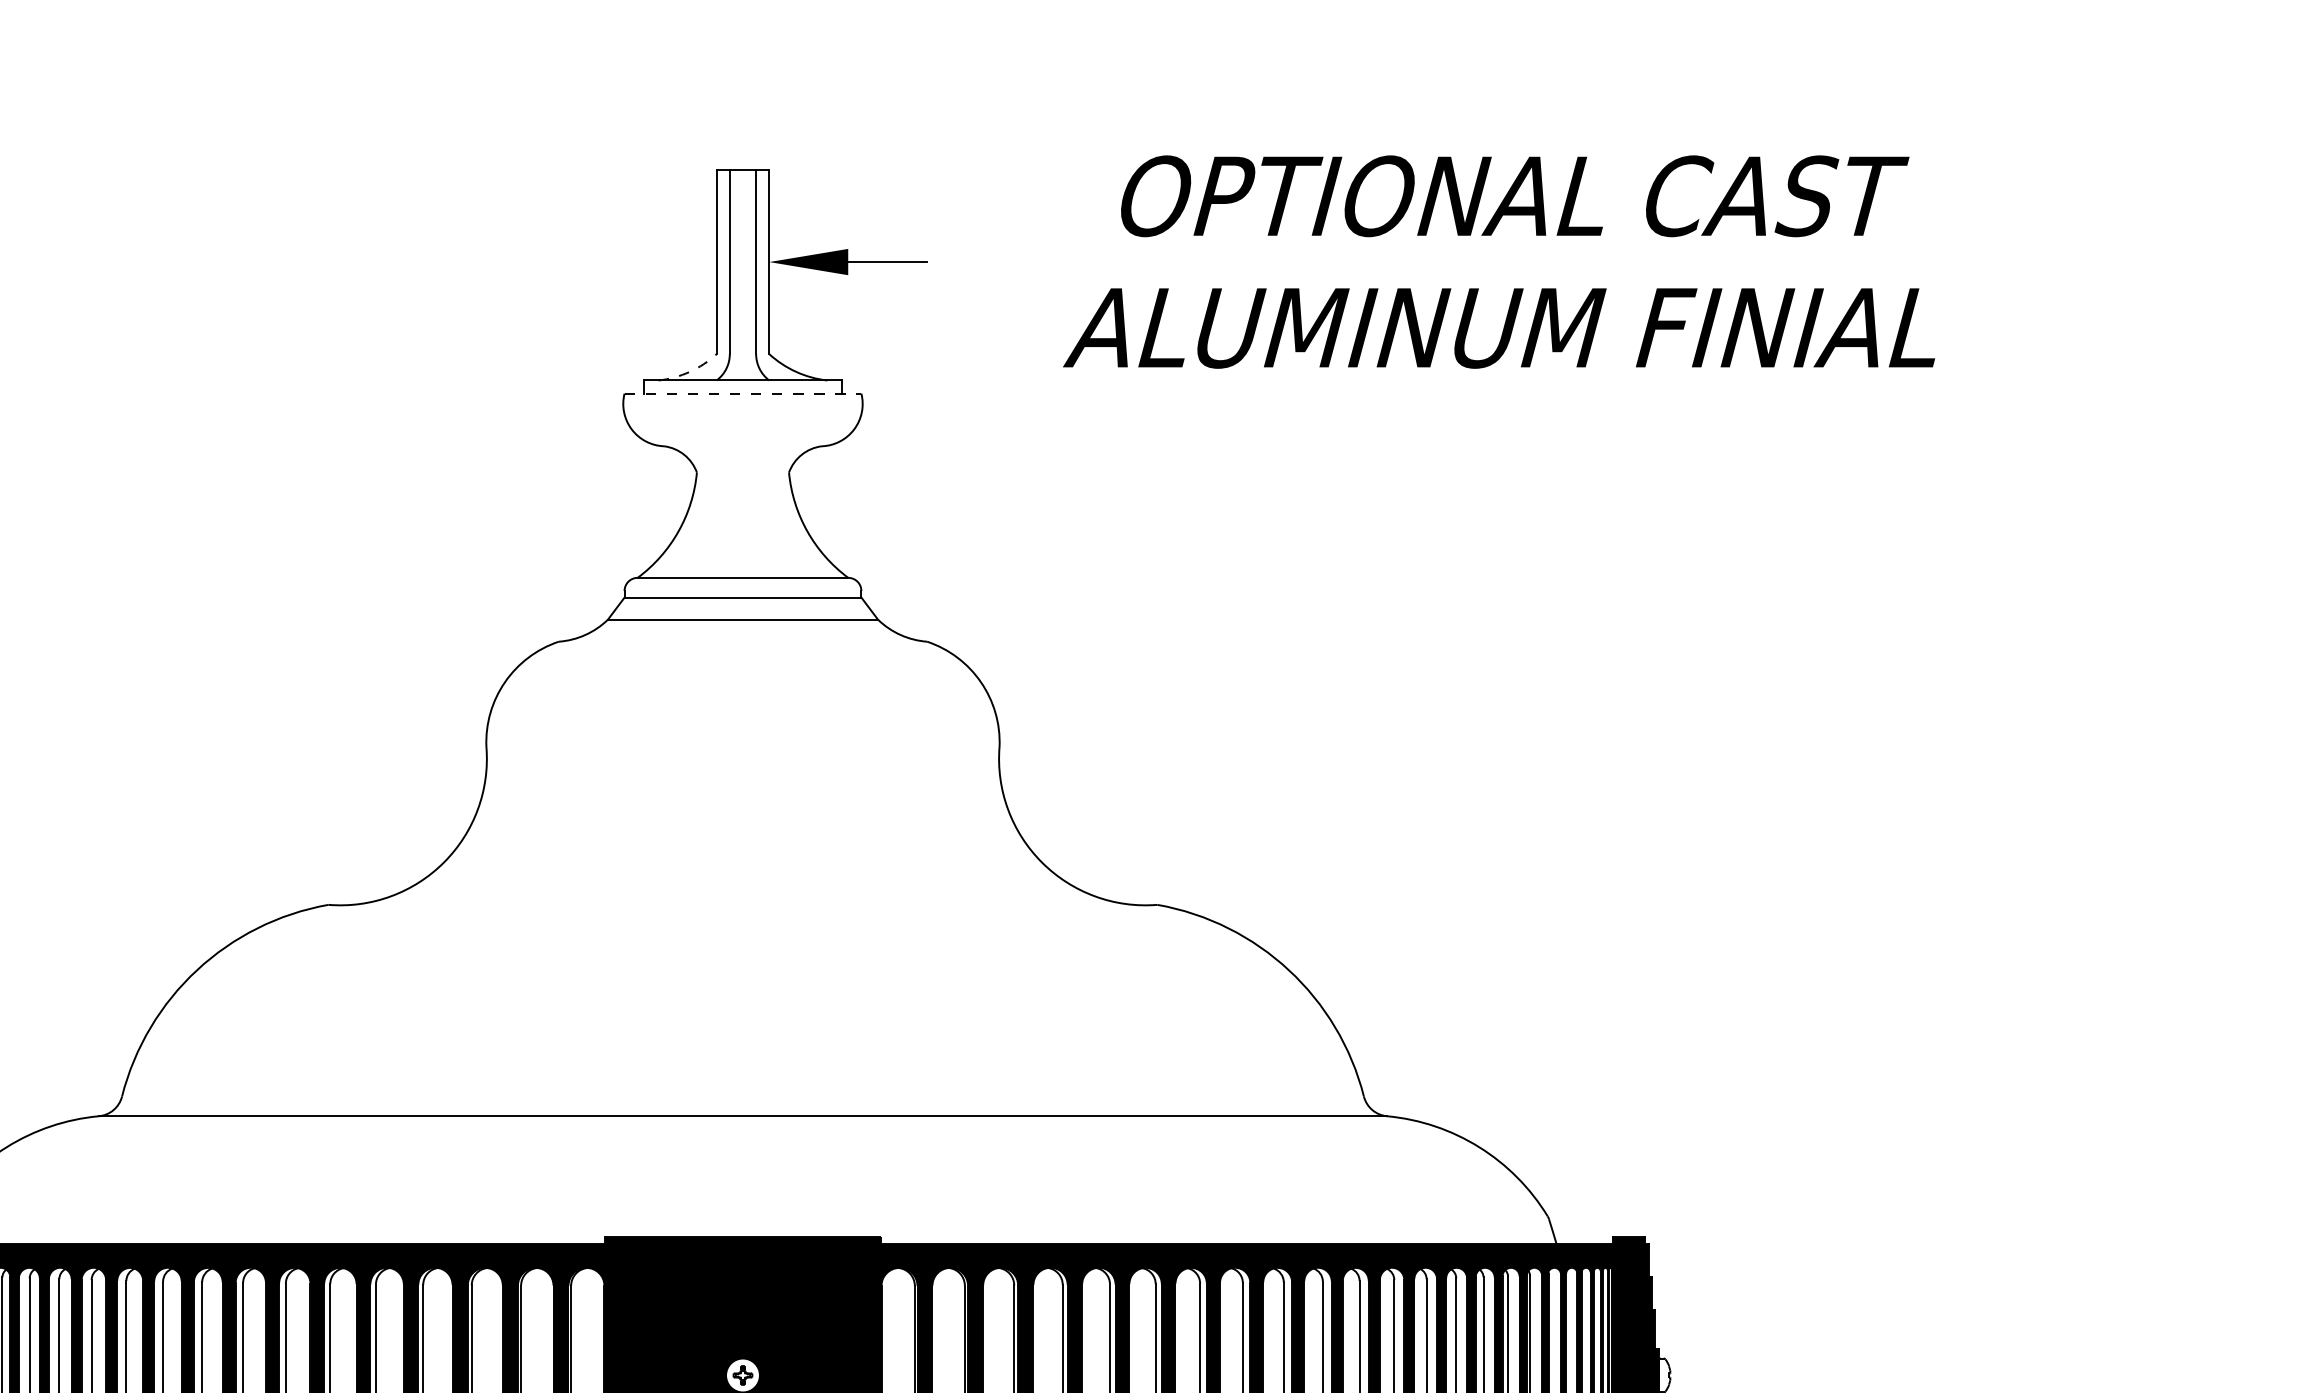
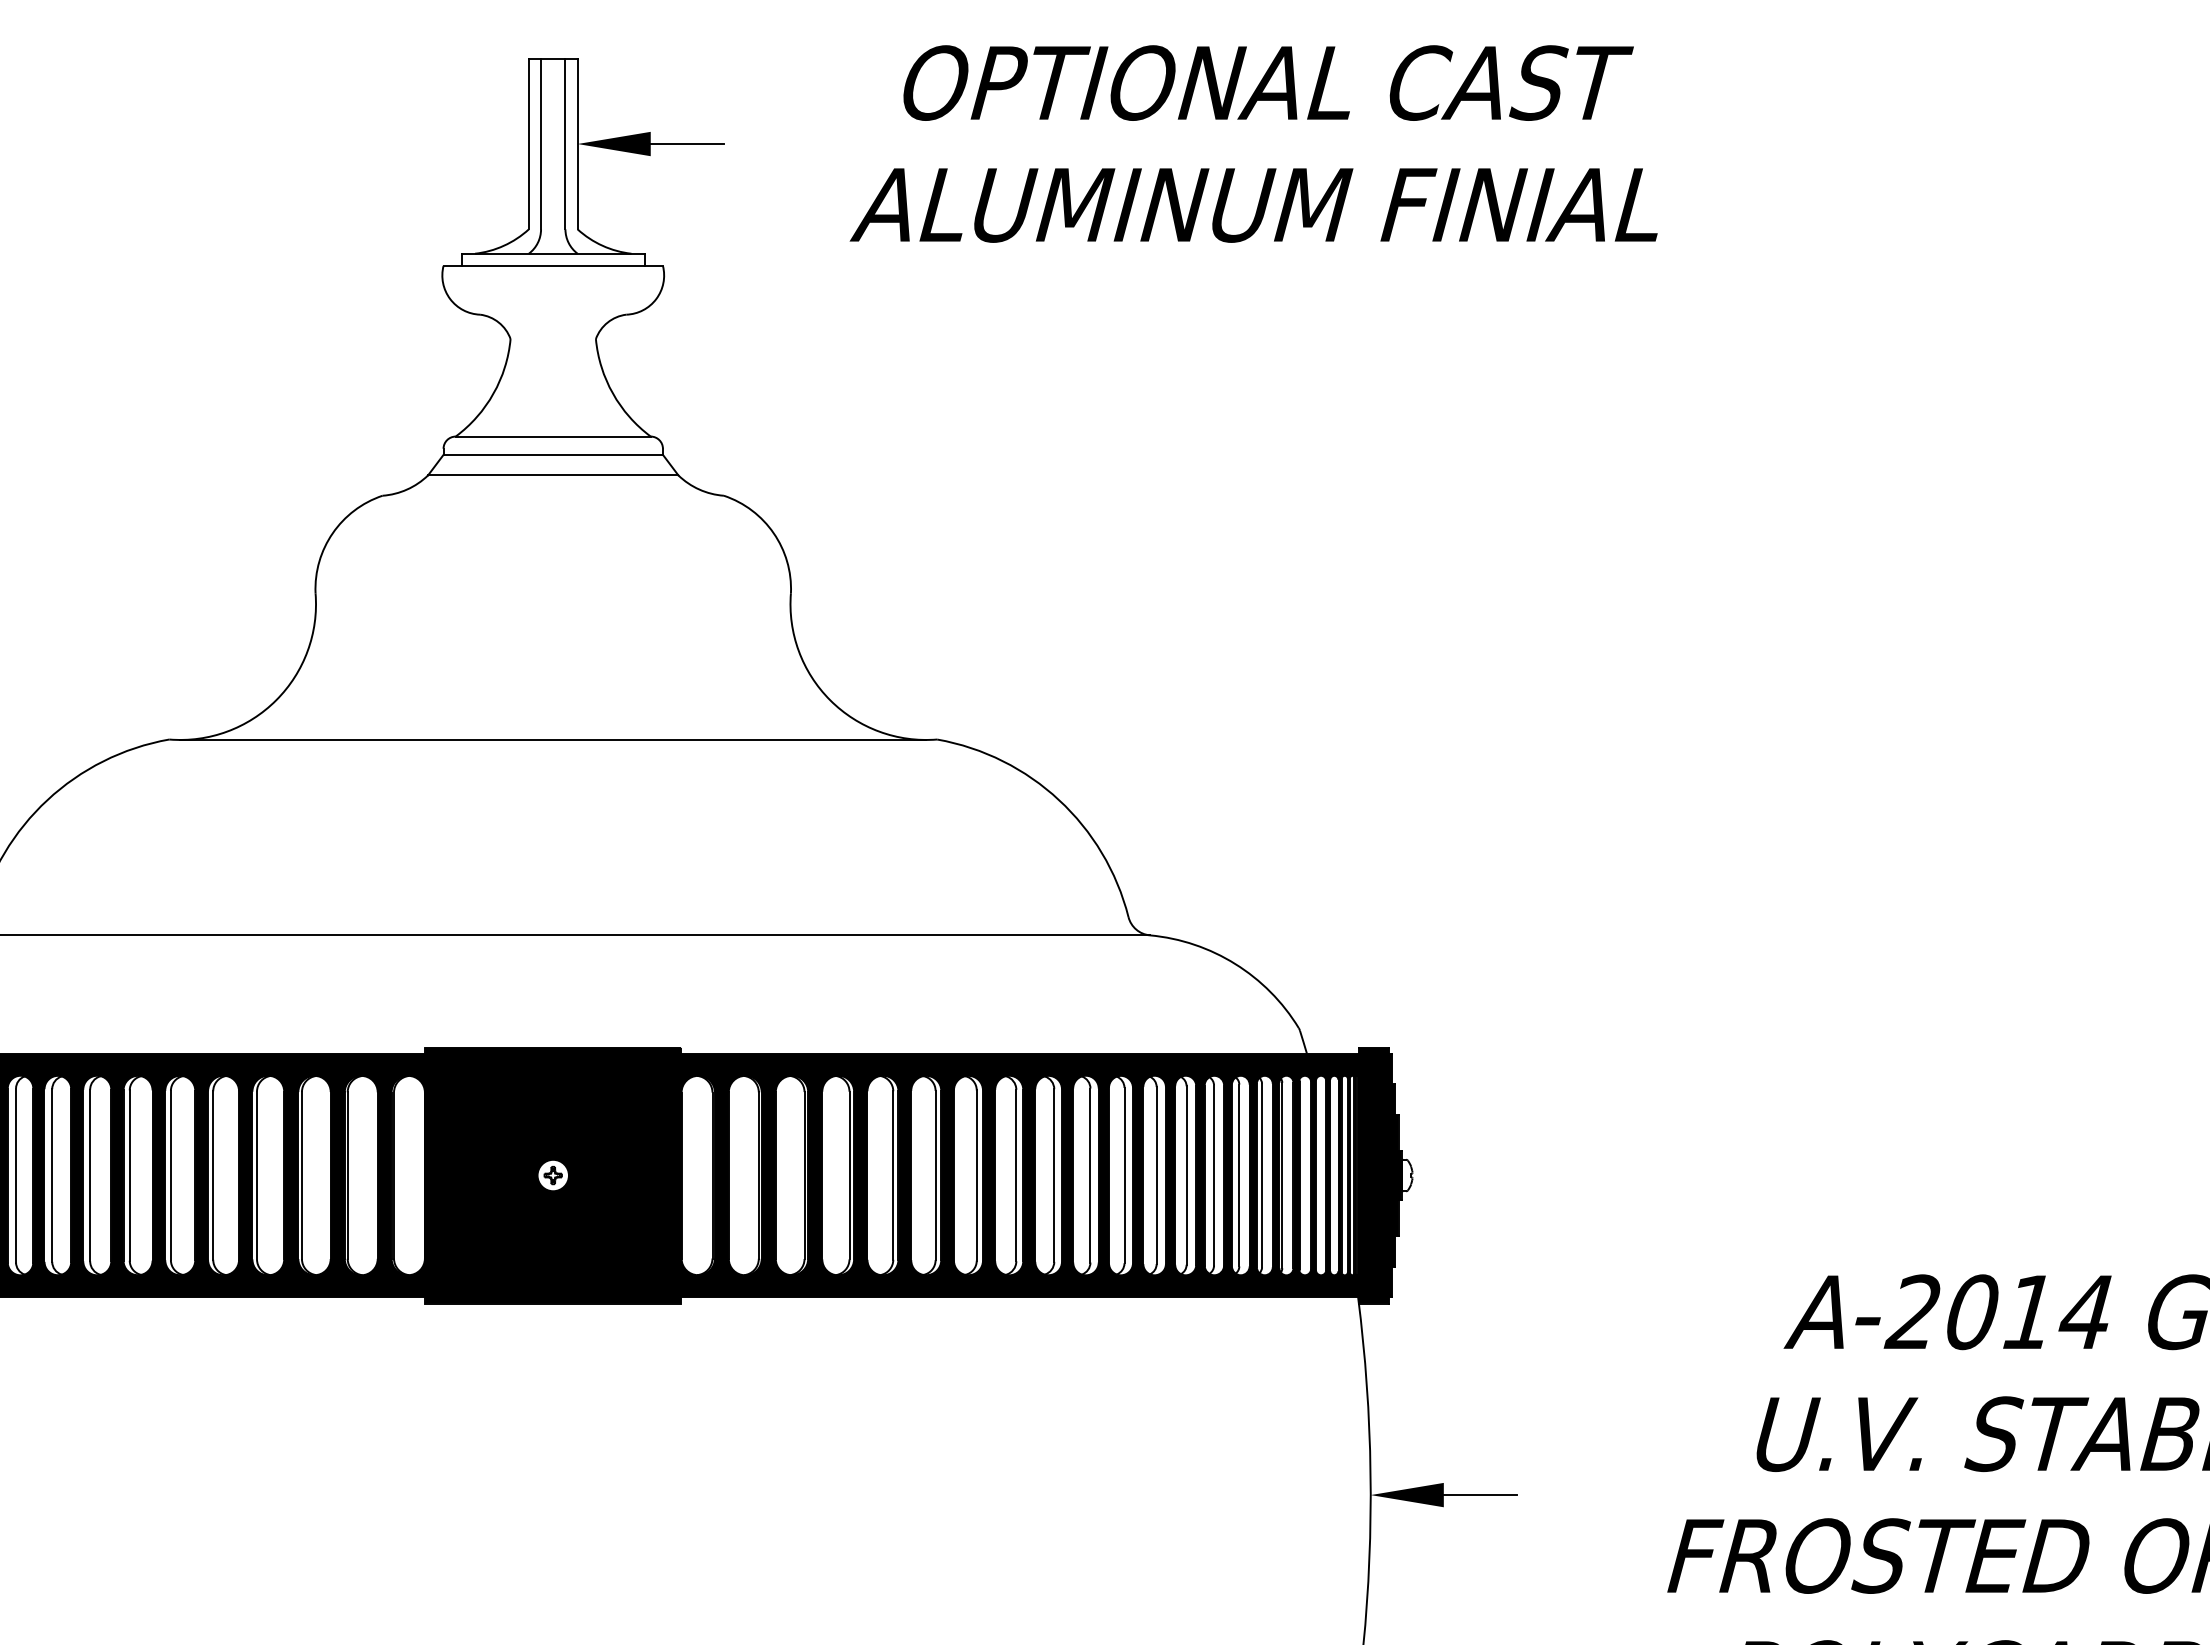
arc: (689, 371) -> (503, 245), dashed -> solid
line: (743, 393) -> (553, 265), dashed -> solid
line: (743, 904) -> (553, 739), added

